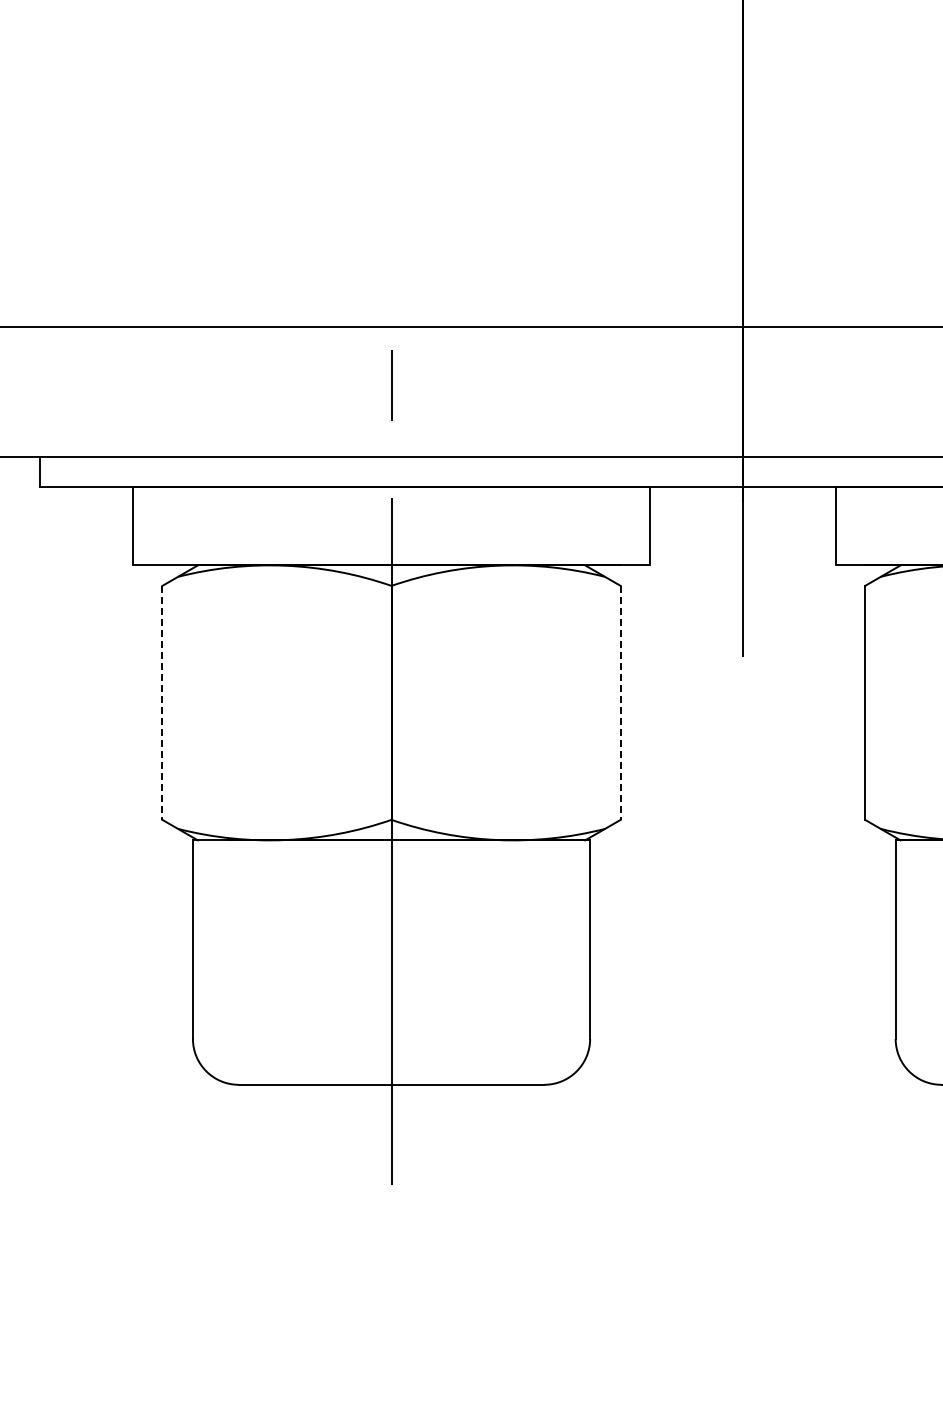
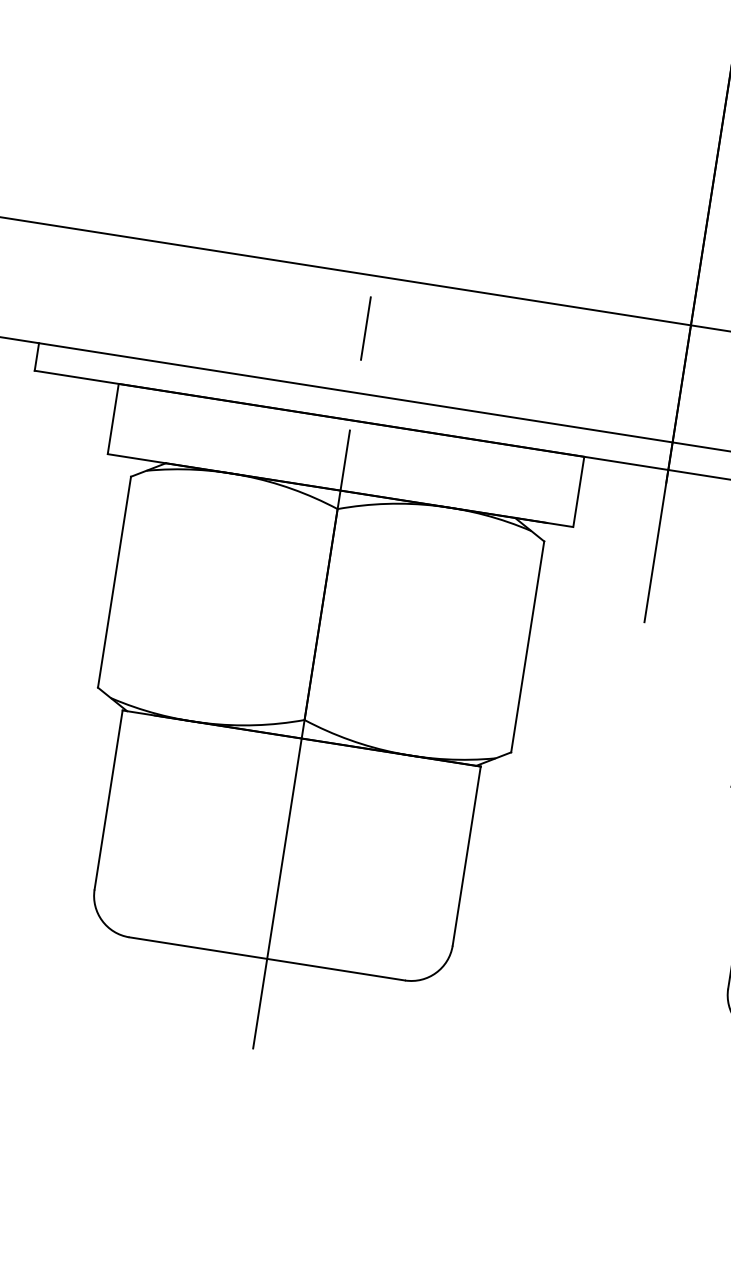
line: (162, 702) -> (114, 581), dashed -> solid
line: (620, 702) -> (527, 646), dashed -> solid

